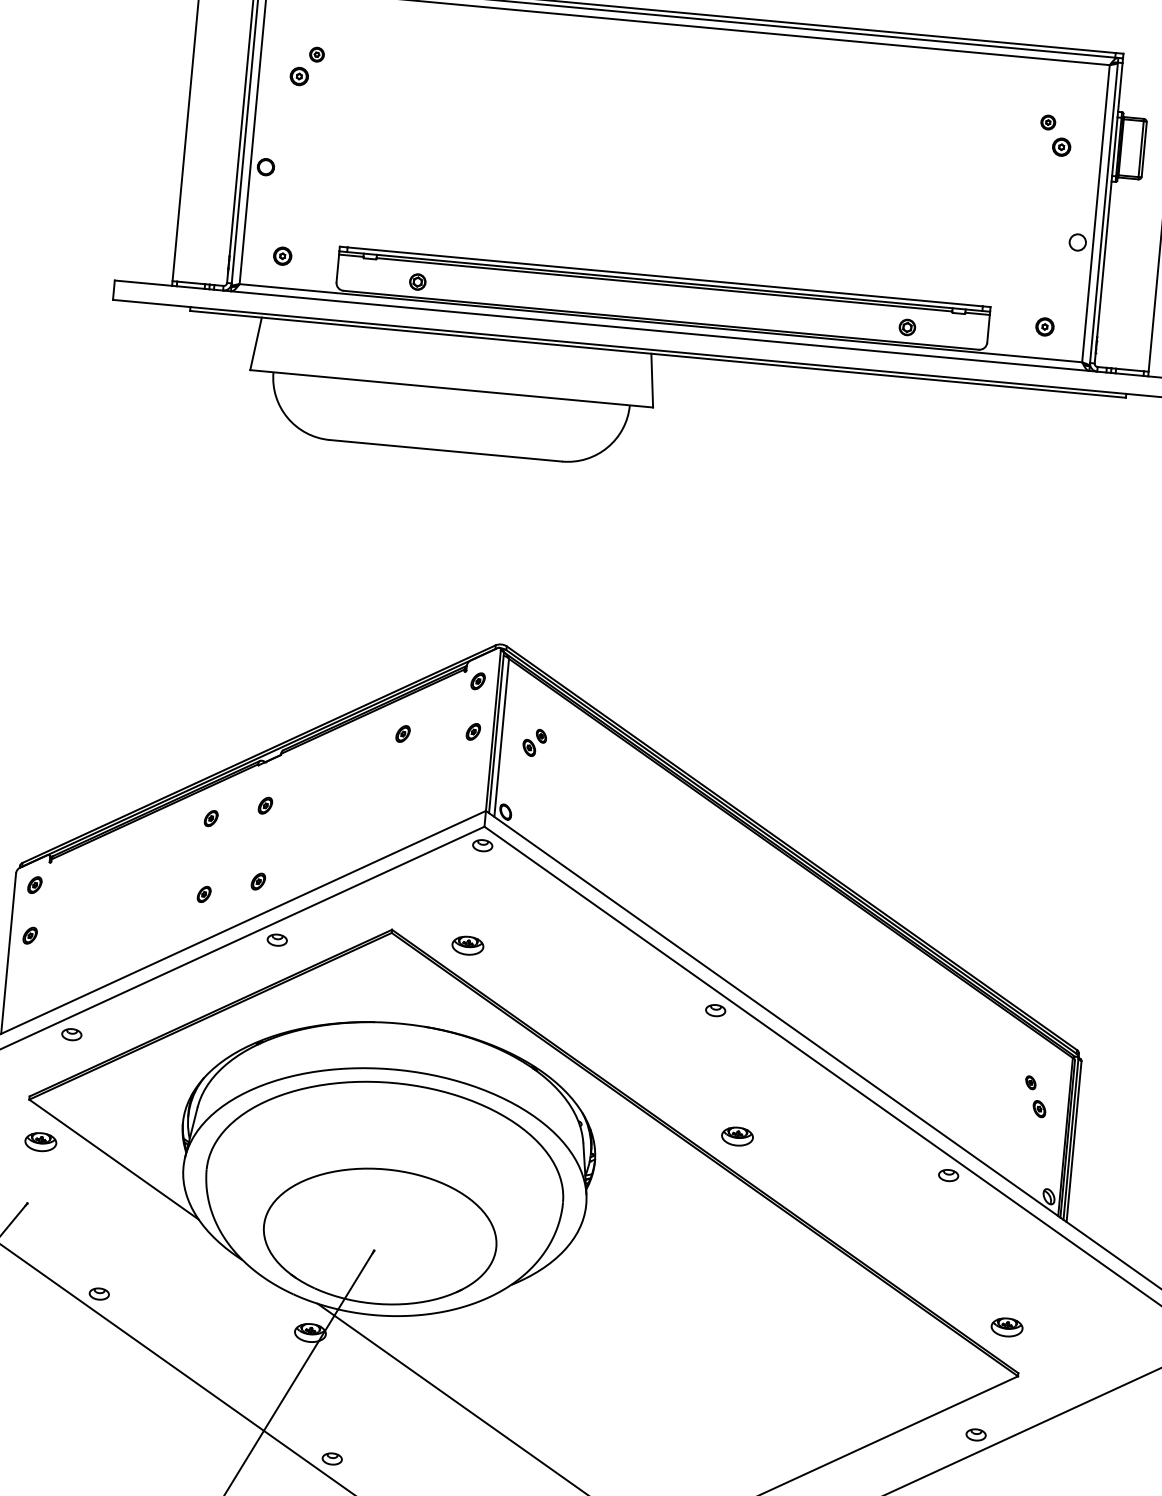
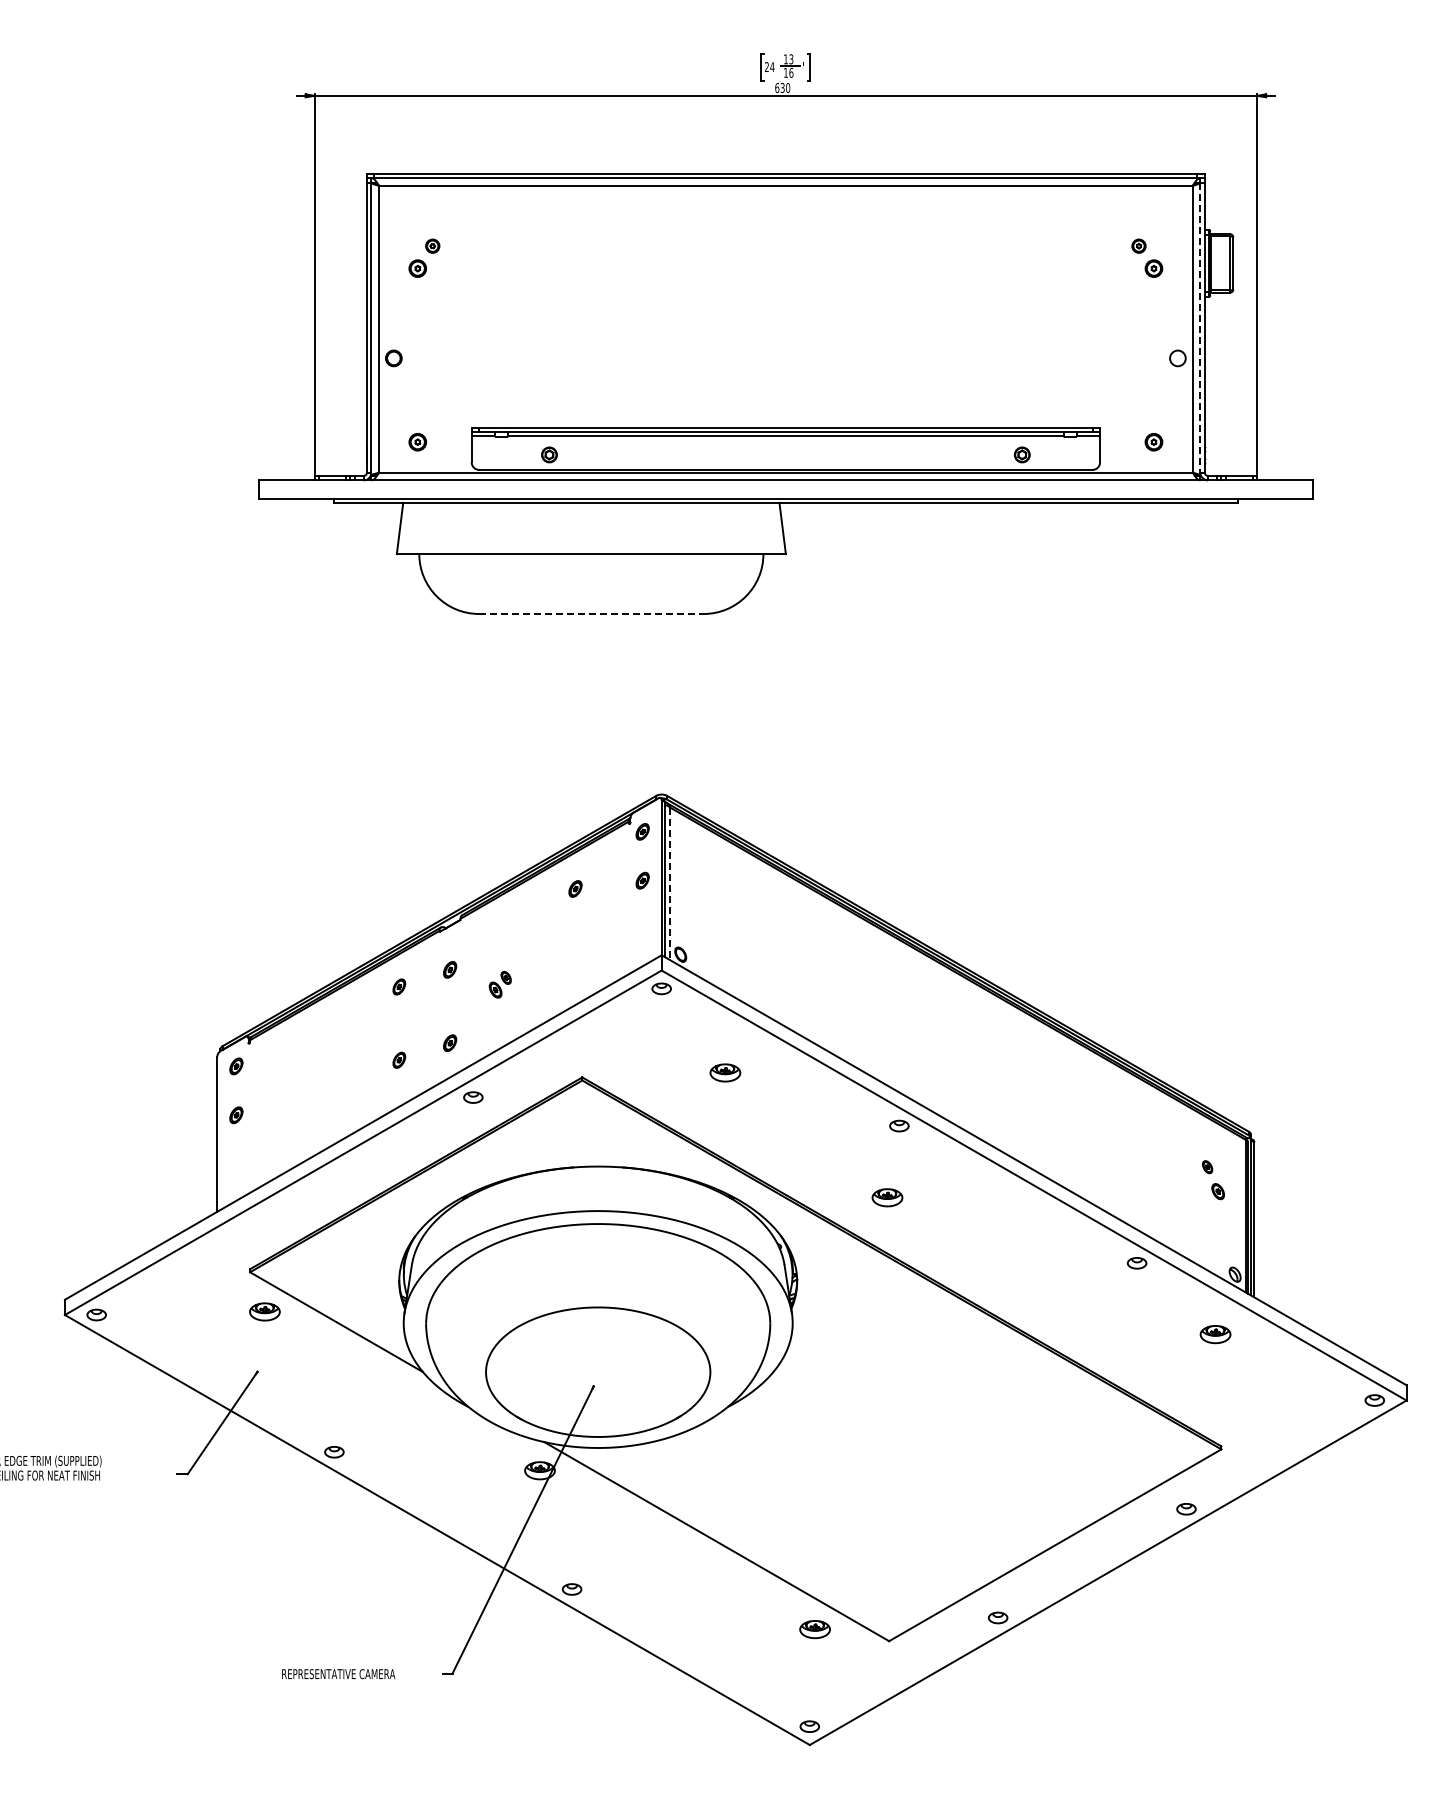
line: (1104, 213) -> (1200, 328), solid -> dashed
line: (446, 451) -> (591, 614), solid -> dashed
line: (501, 738) -> (670, 884), solid -> dashed
part: (533, 742) -> (499, 984), moved
part: (468, 945) -> (725, 1072), moved
part: (71, 1034) -> (284, 1206), removed
part: (737, 1136) -> (887, 1197), moved
part: (1007, 1327) -> (1215, 1334), moved

